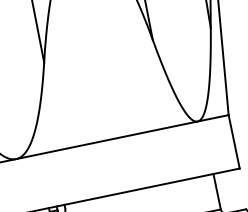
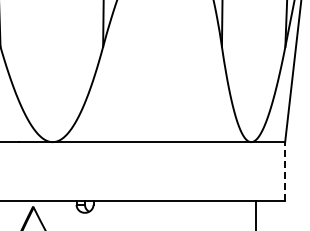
line: (234, 140) -> (285, 170), solid -> dashed

